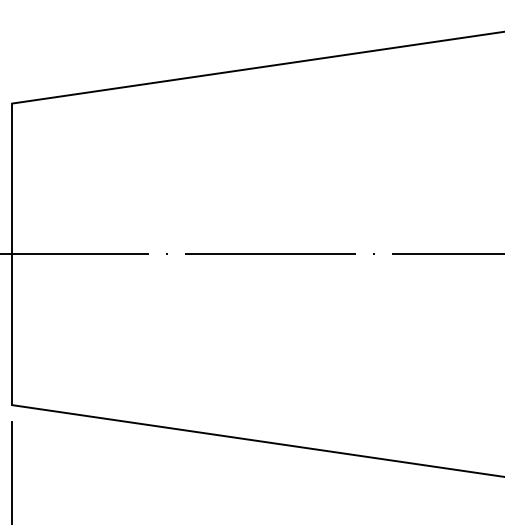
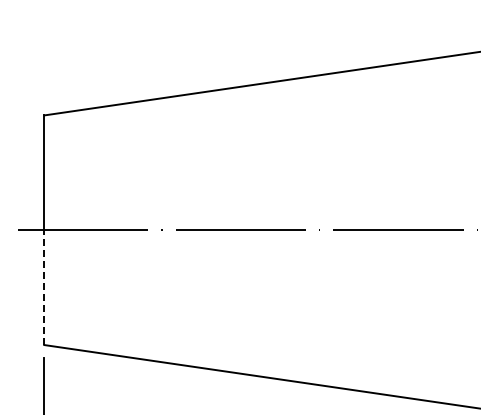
line: (12, 329) -> (44, 287), solid -> dashed

